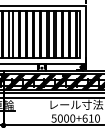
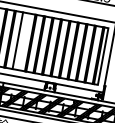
line: (13, 34) -> (23, 41), removed

